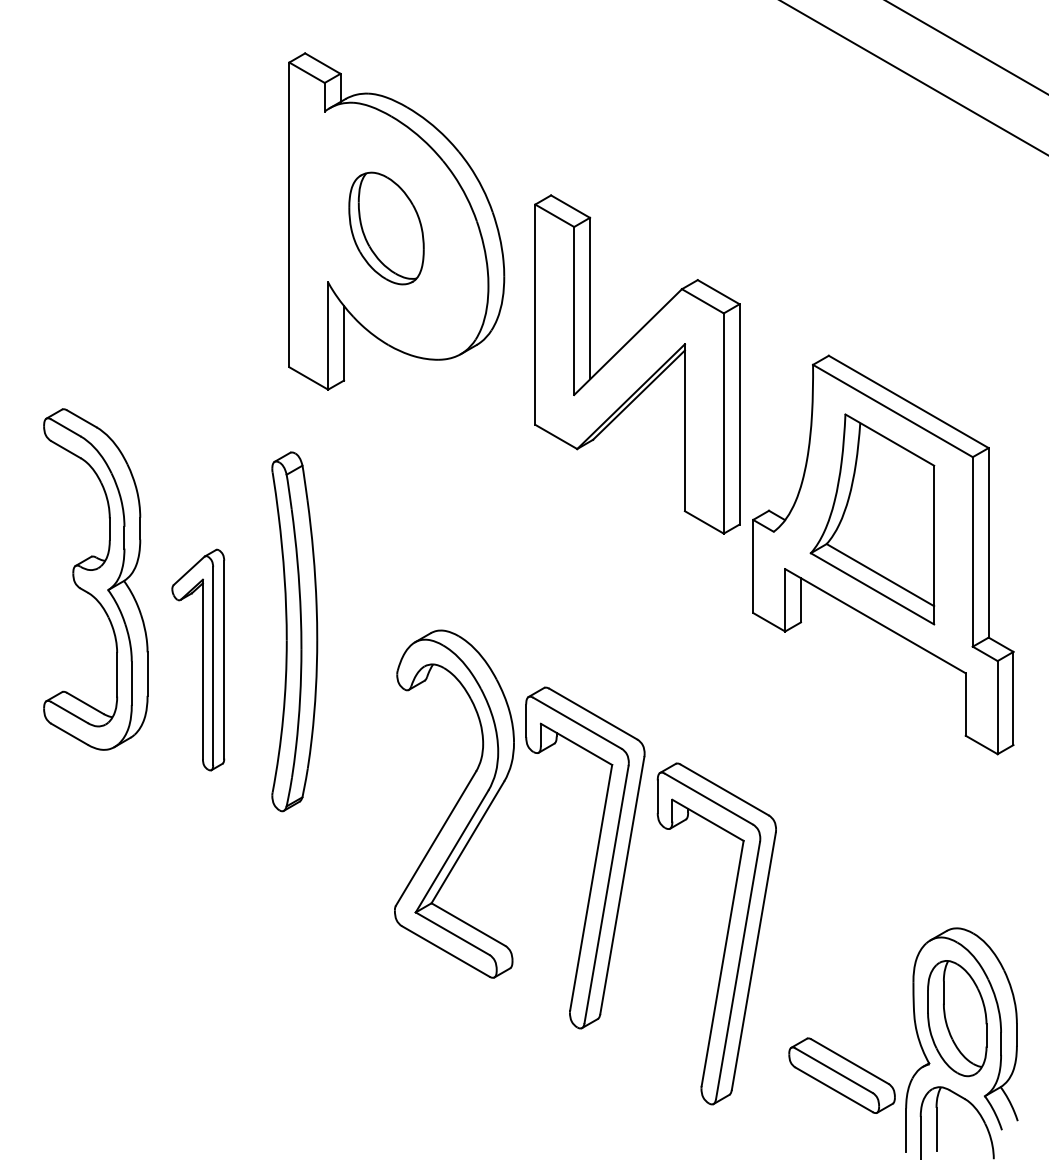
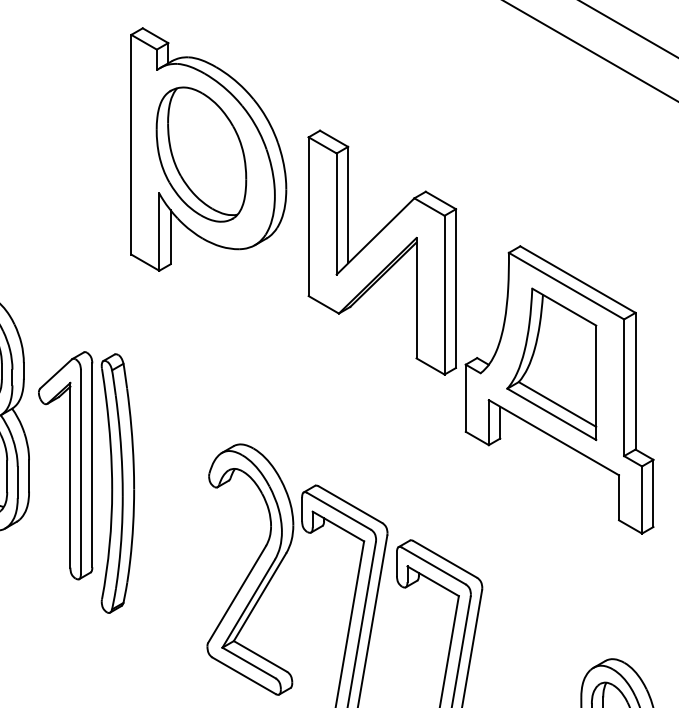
part: (386, 228) -> (201, 154), size x1.67
part: (294, 631) -> (117, 483), moved
part: (198, 659) -> (65, 465), size x1.43

